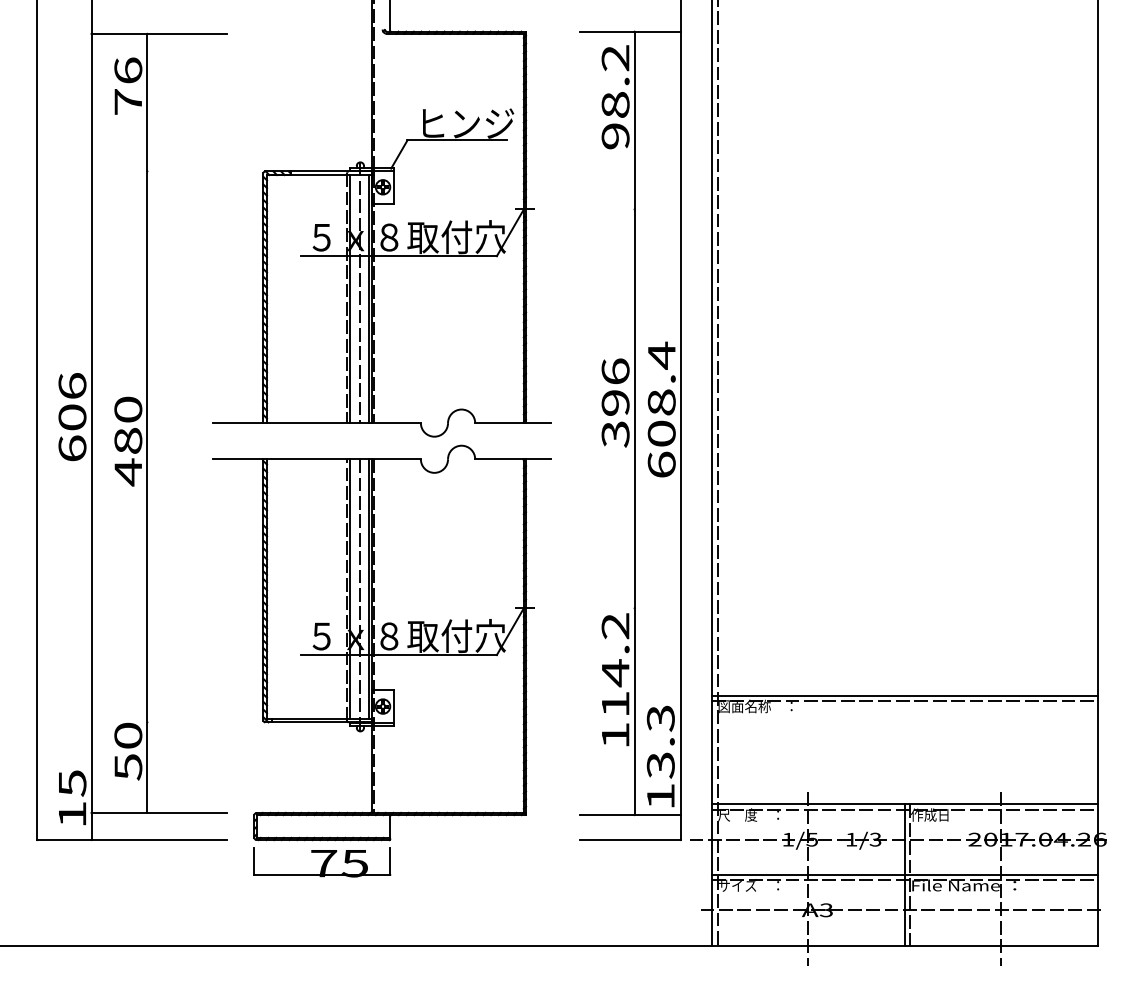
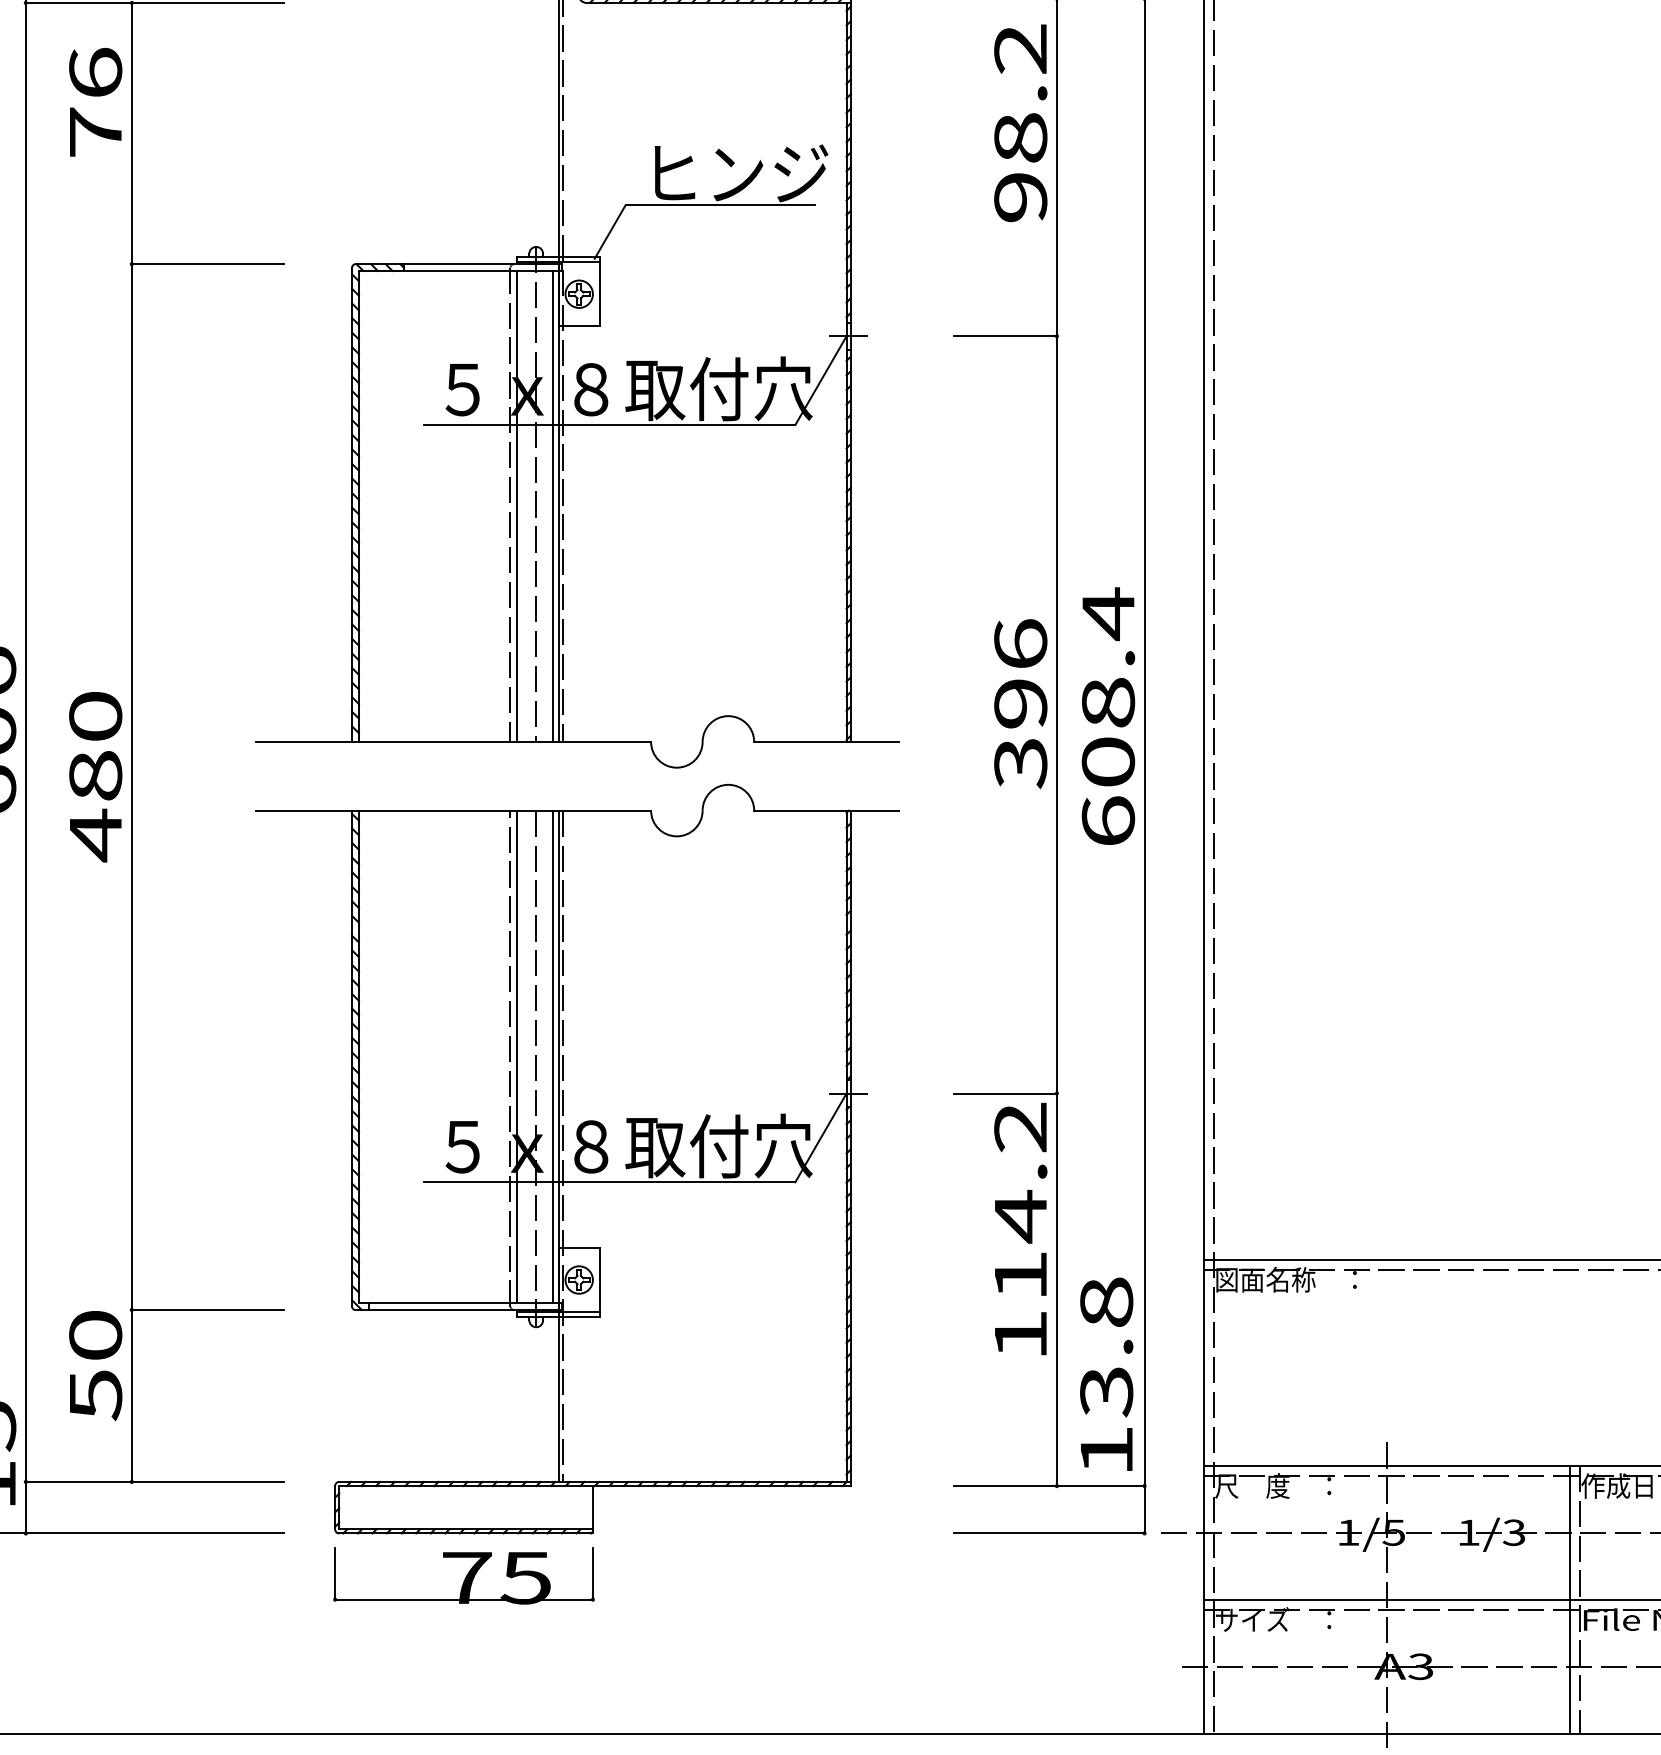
line: (187, 171) -> (208, 264), added
line: (607, 209) -> (1005, 336), added
line: (607, 608) -> (1005, 1093), added
text: (660, 718) -> (1105, 1302), 13.3 -> 13.8
line: (187, 722) -> (208, 1310), added

